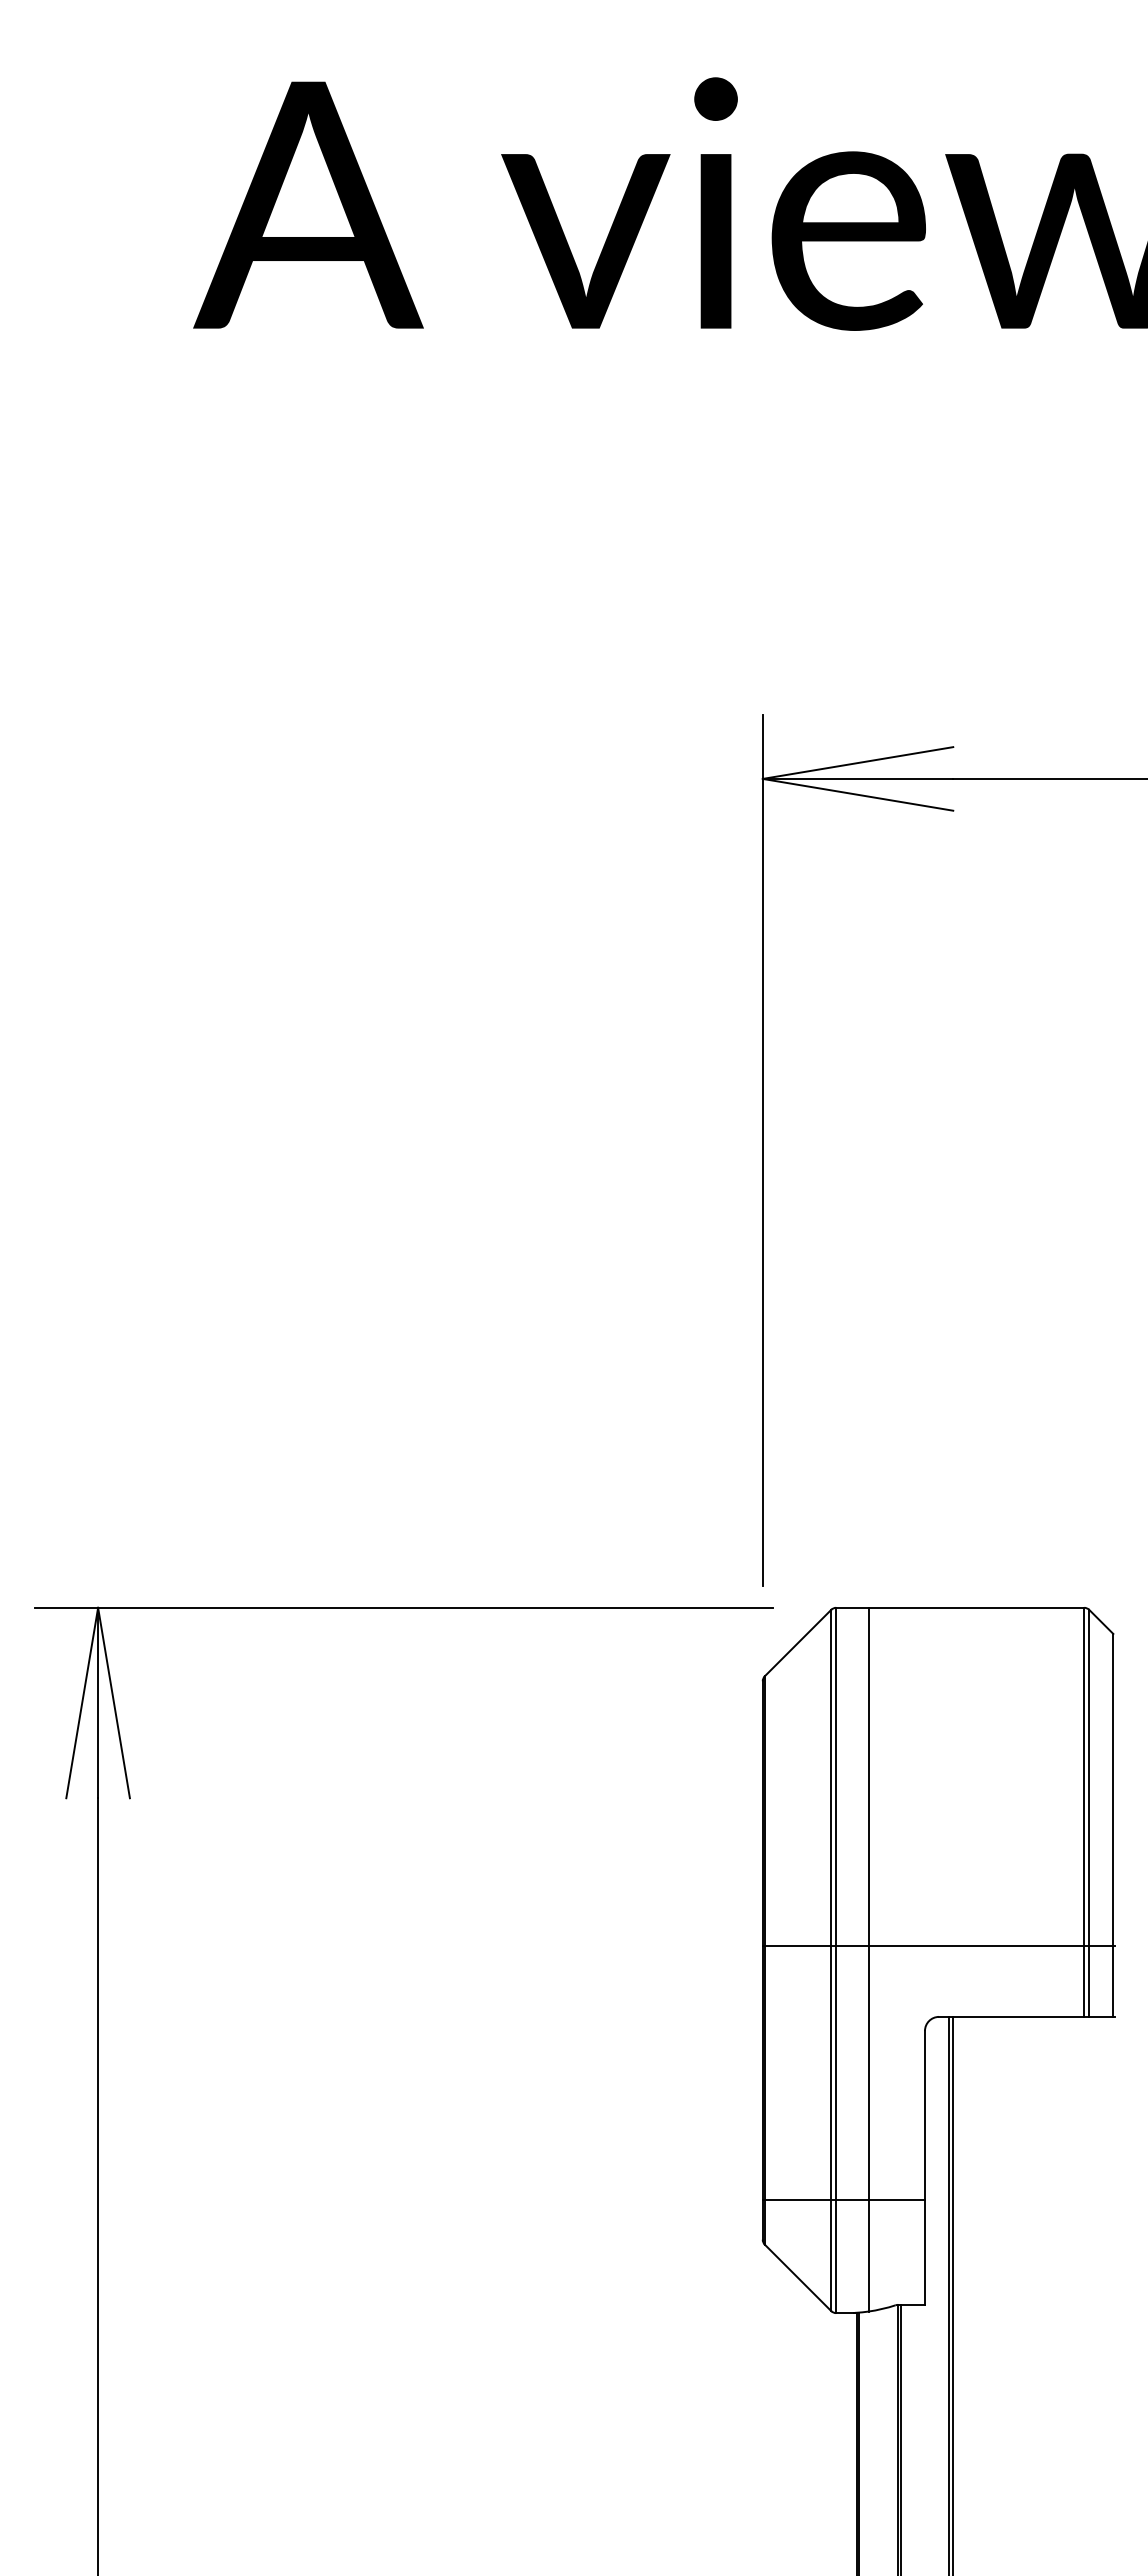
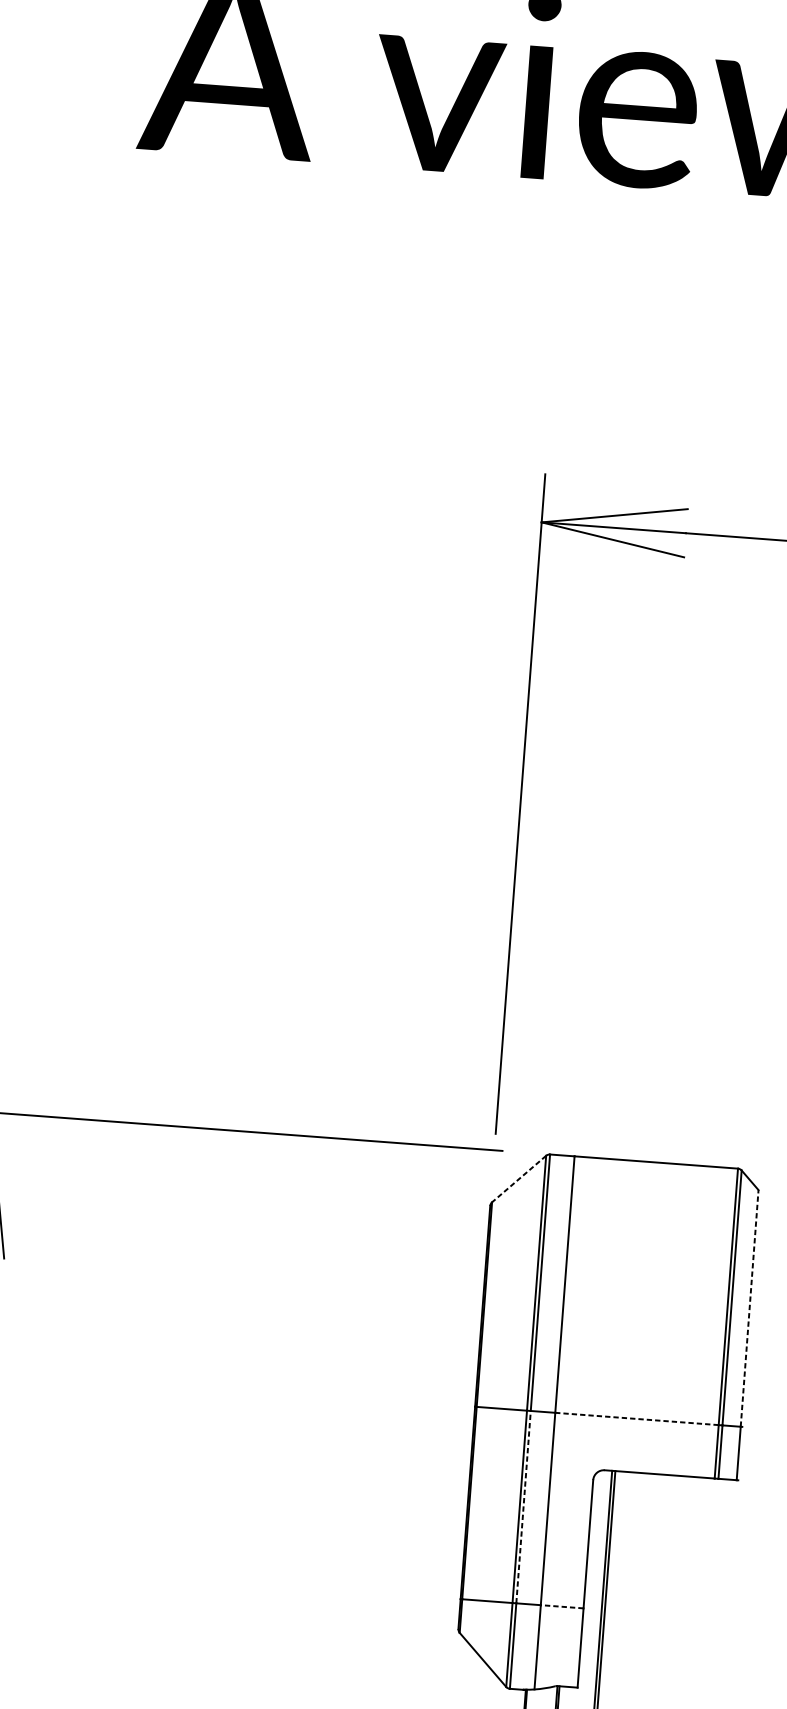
line: (798, 1643) -> (519, 1179), solid -> dashed
line: (1113, 1789) -> (749, 1307), solid -> dashed
line: (976, 1946) -> (637, 1419), solid -> dashed
line: (836, 2073) -> (523, 1507), solid -> dashed
line: (896, 2200) -> (561, 1606), solid -> dashed

